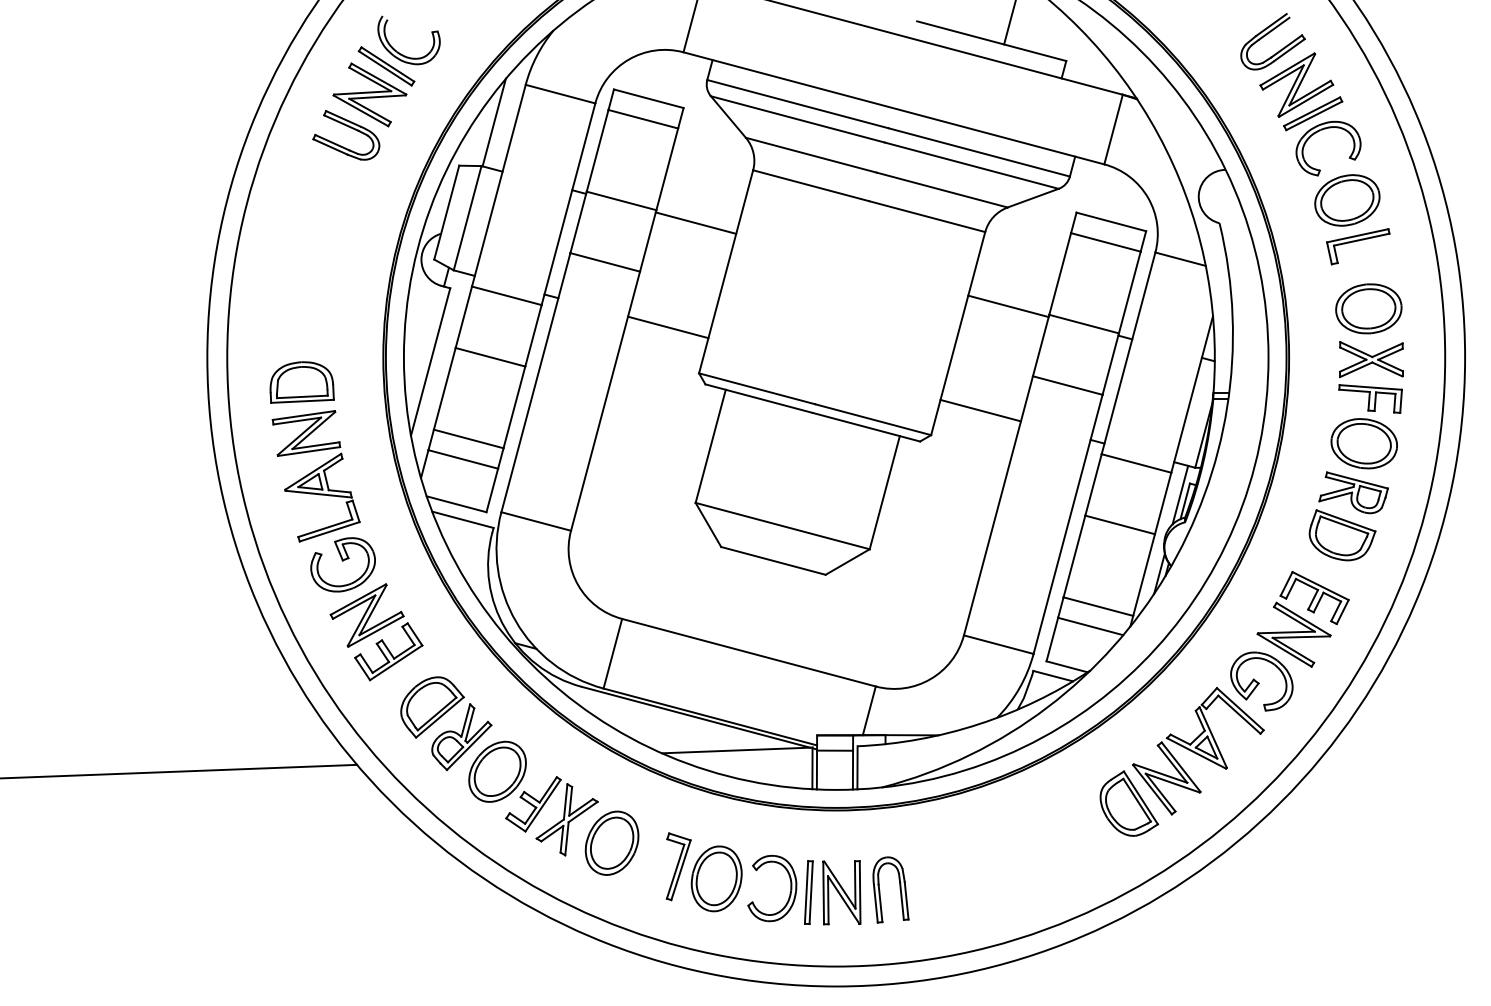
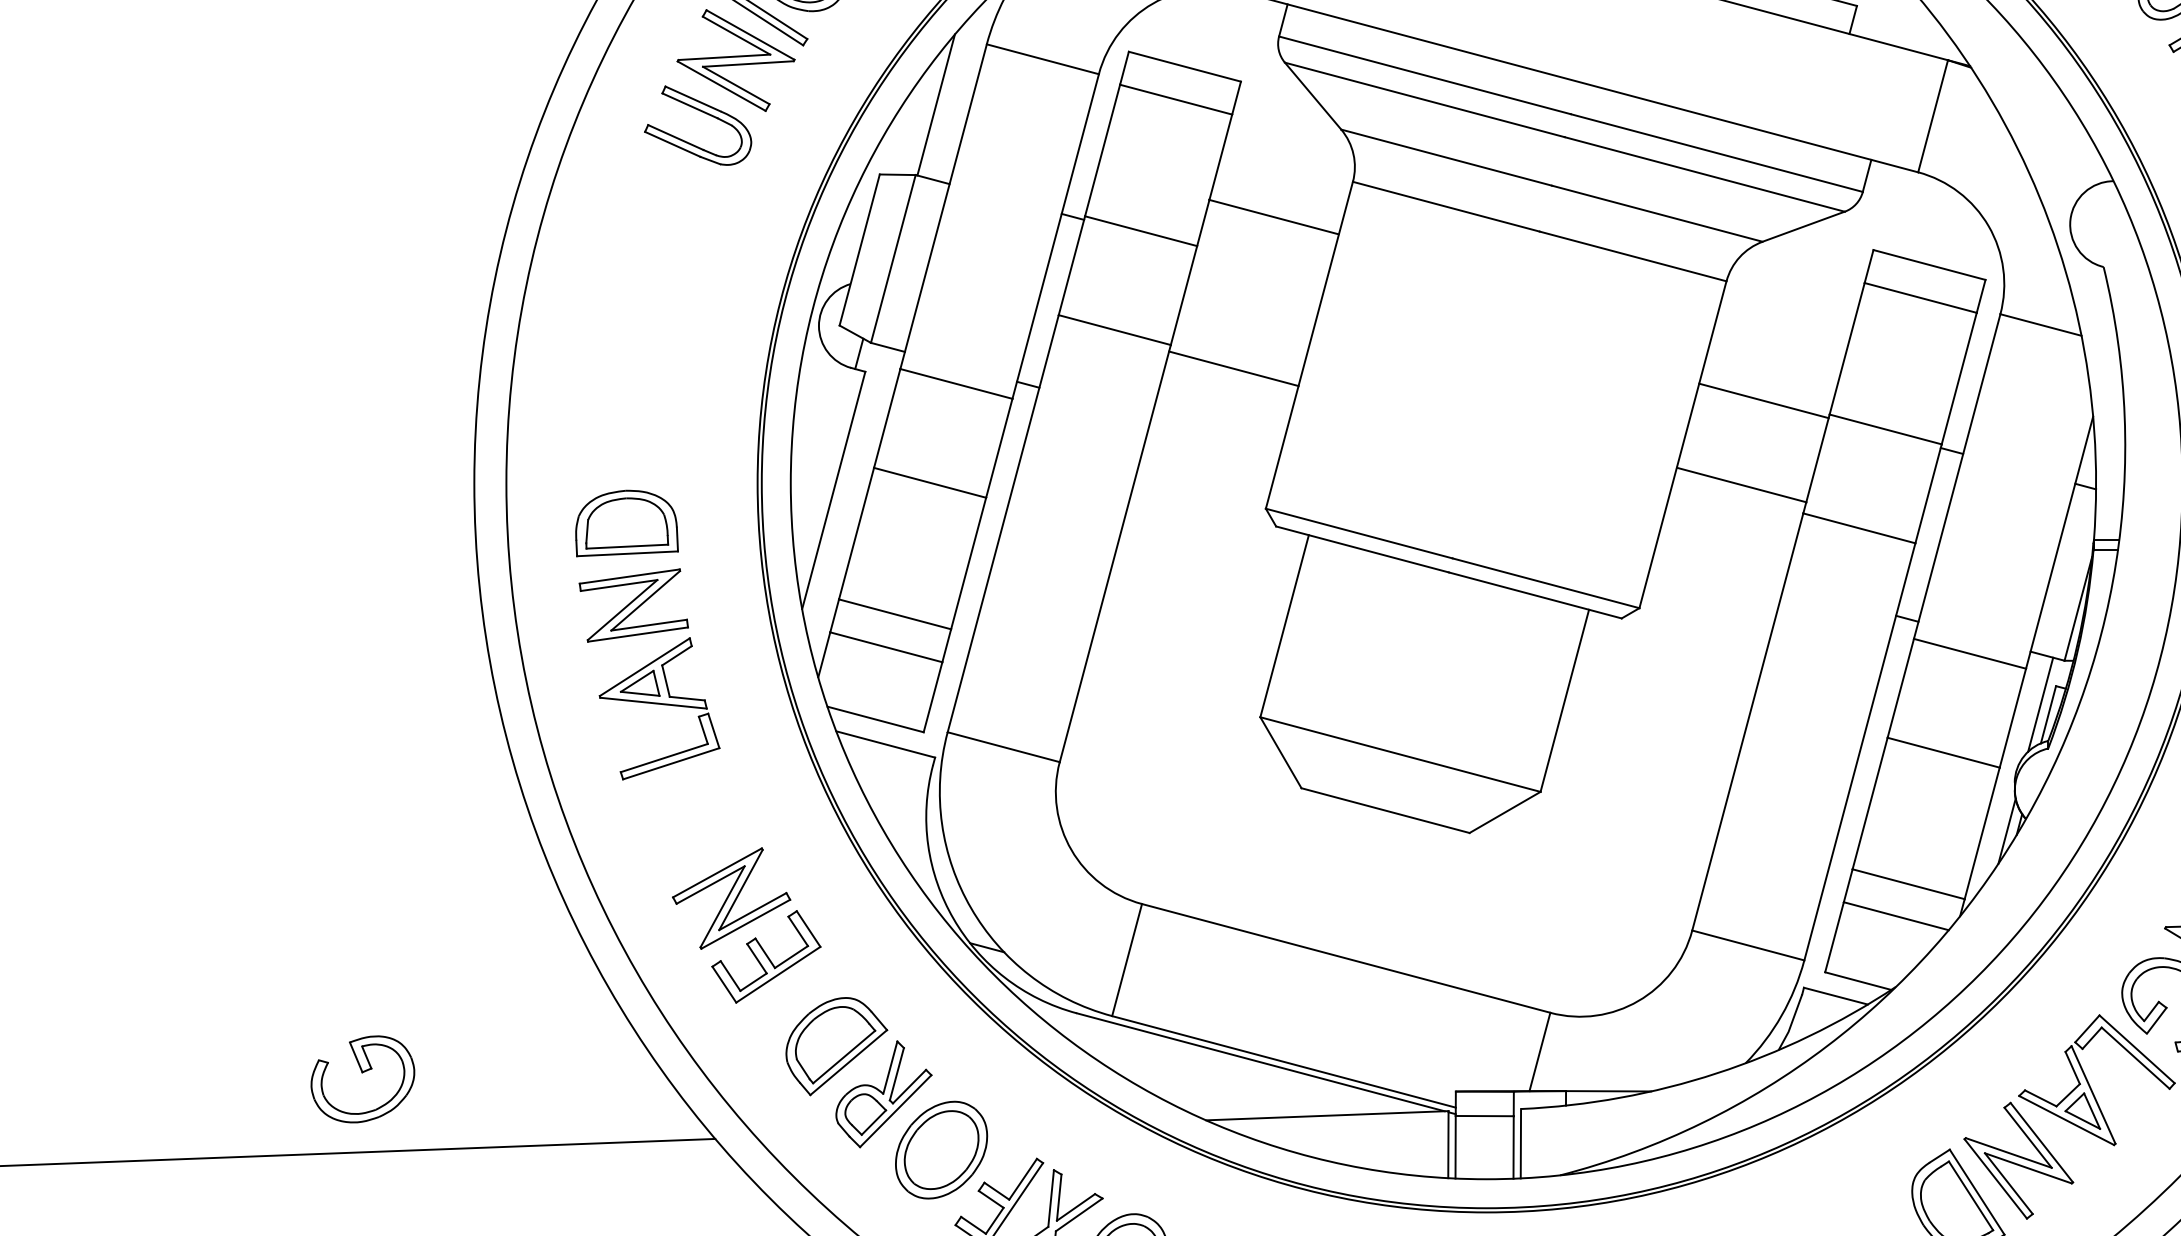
line: (695, 222) -> (1272, 215), moved
line: (668, 327) -> (1234, 368), moved
line: (980, 410) -> (1741, 484), moved
part: (342, 564) -> (361, 1078), moved

